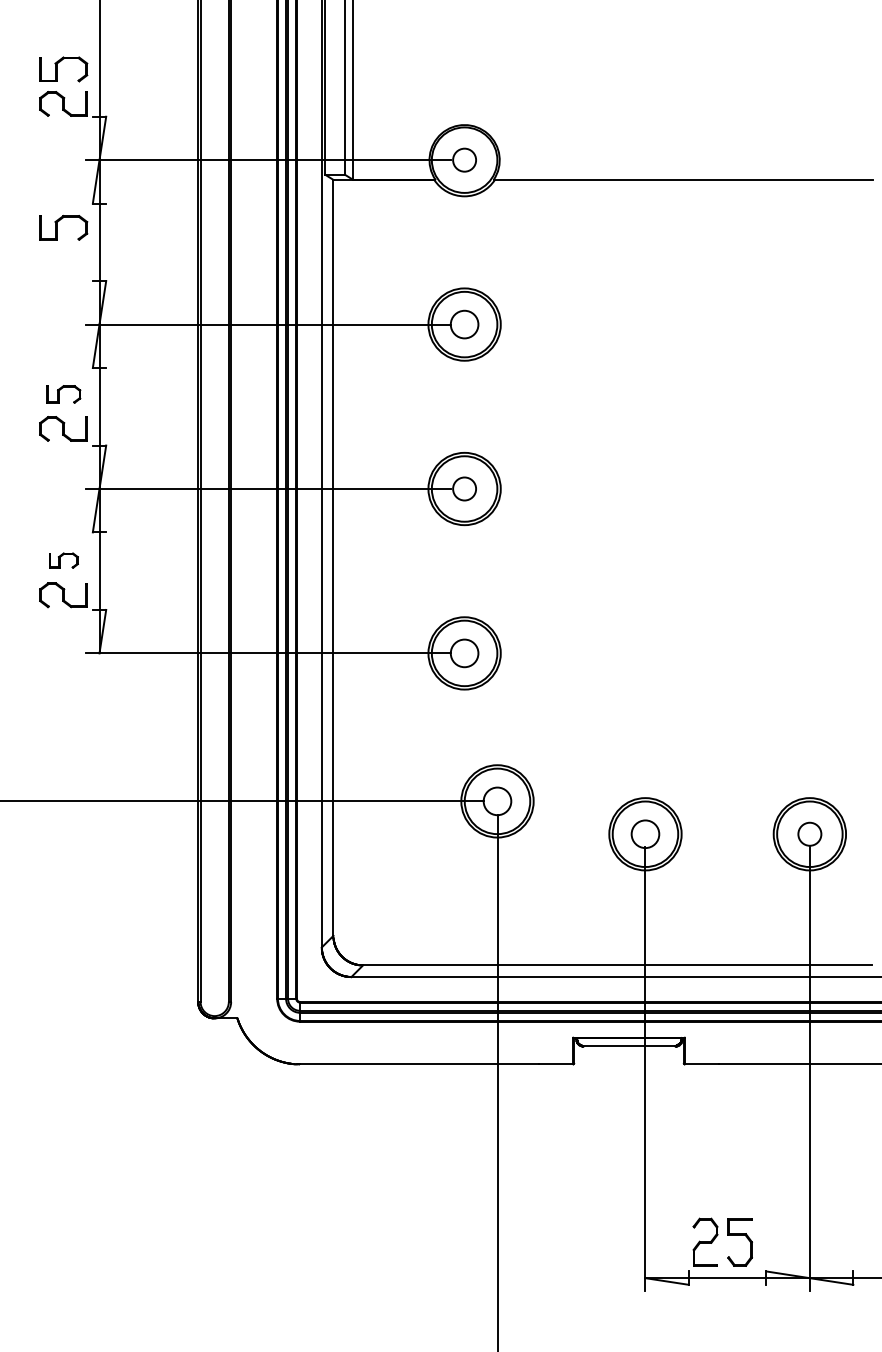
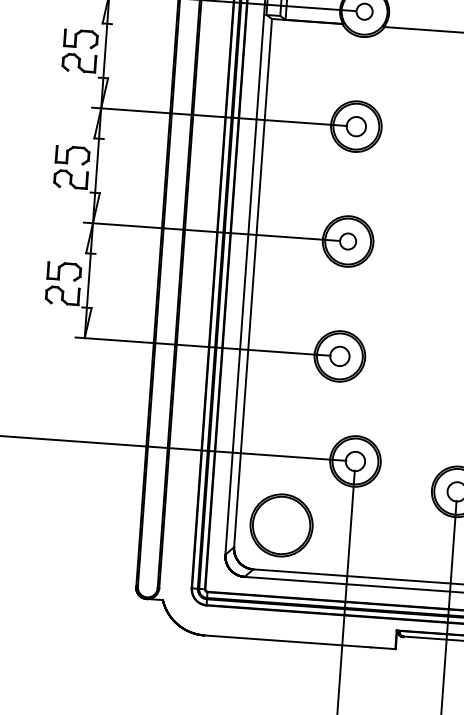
part: (63, 262) -> (79, 63), added
part: (63, 394) -> (72, 155), size x1.43
part: (63, 560) -> (64, 271), size x1.67
part: (398, 899) -> (281, 525), added

